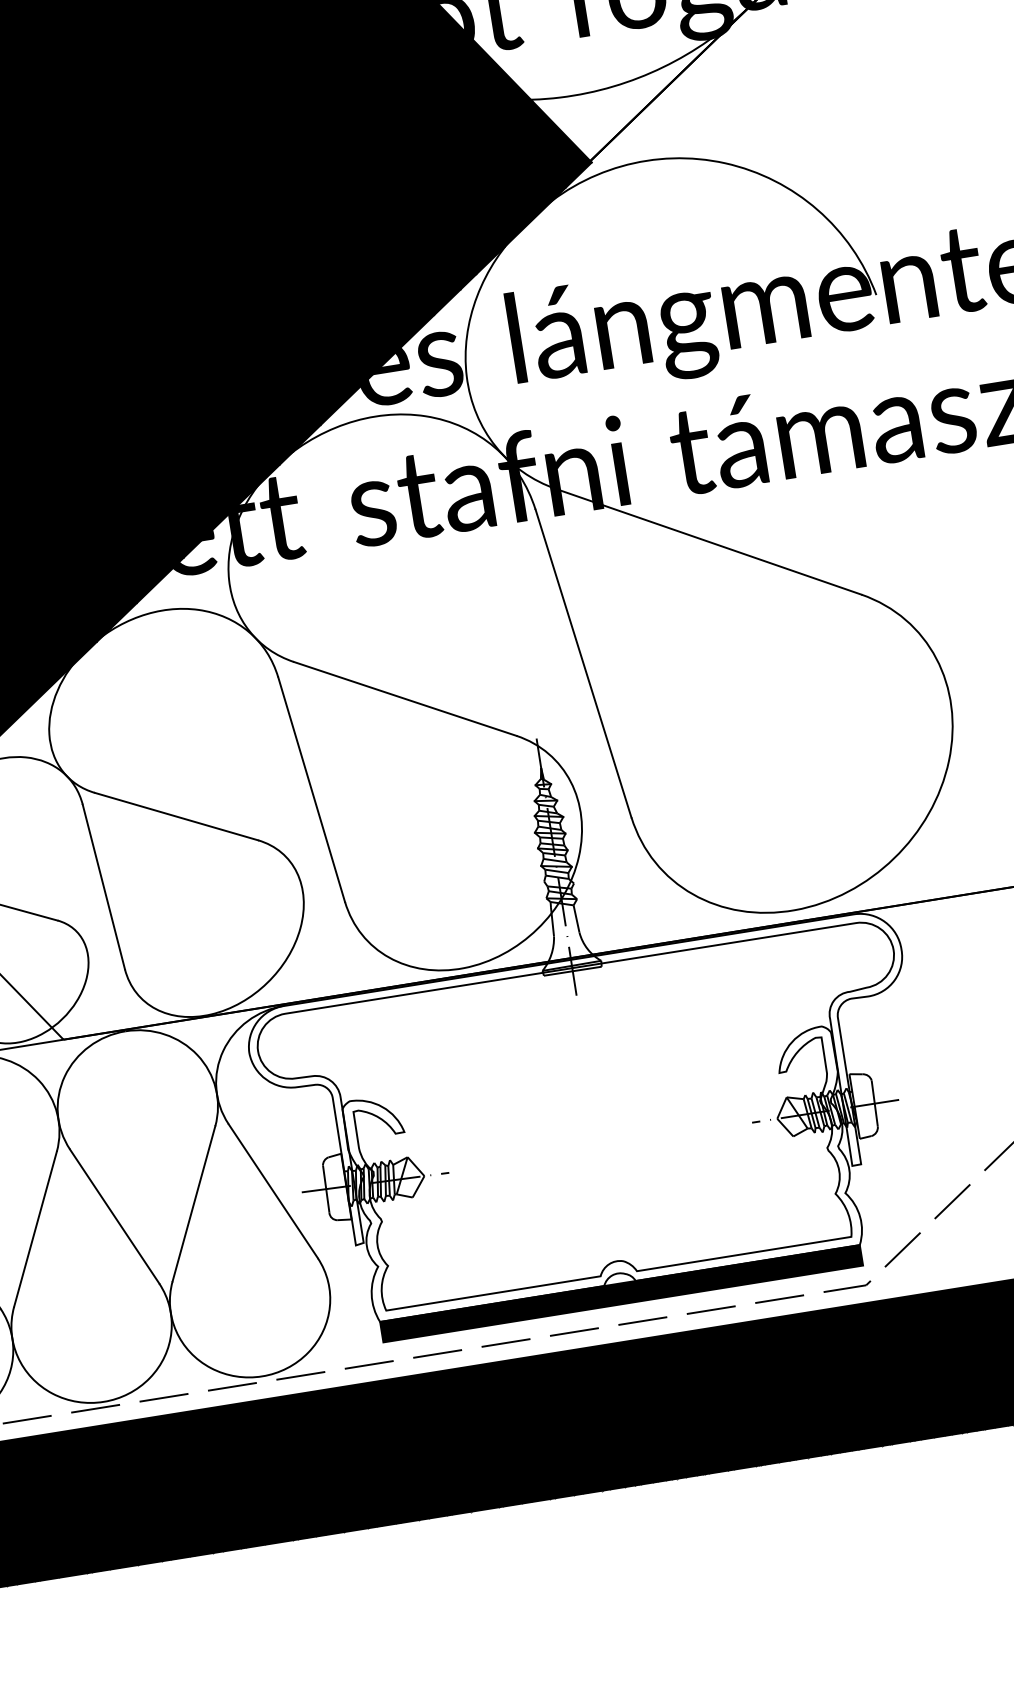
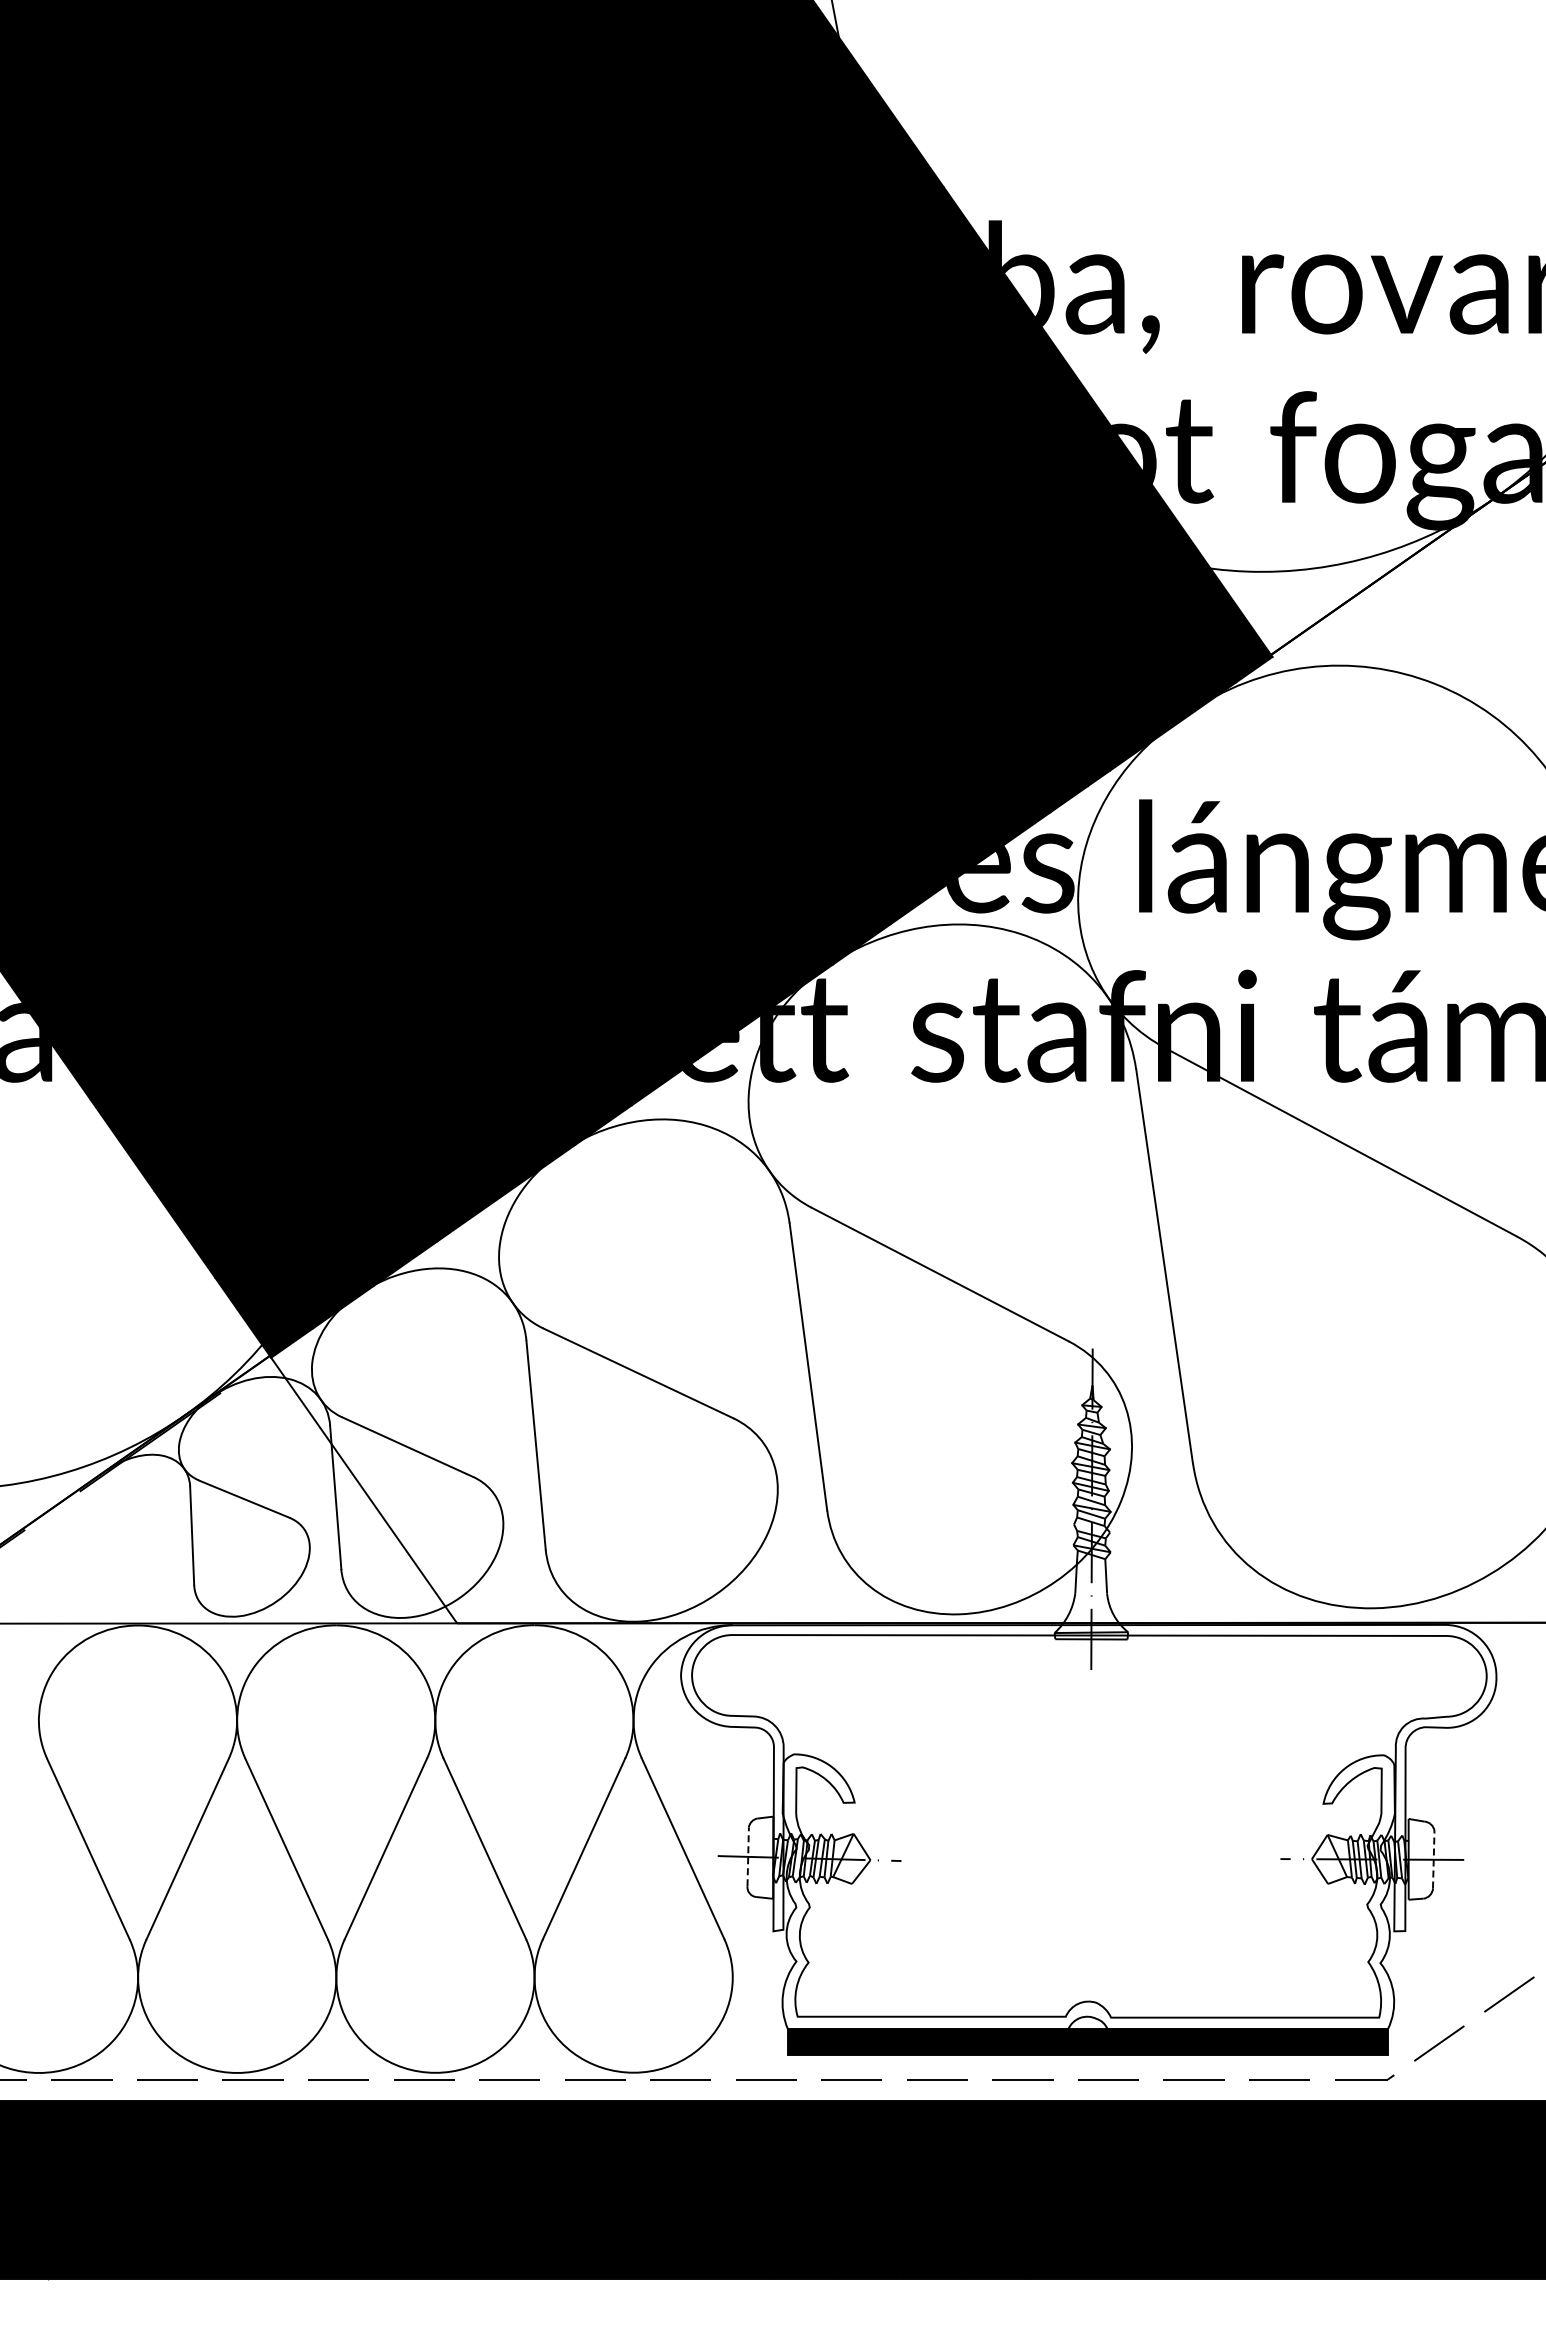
line: (874, 1103) -> (1433, 1859), solid -> dashed
line: (326, 1188) -> (748, 1856), solid -> dashed

